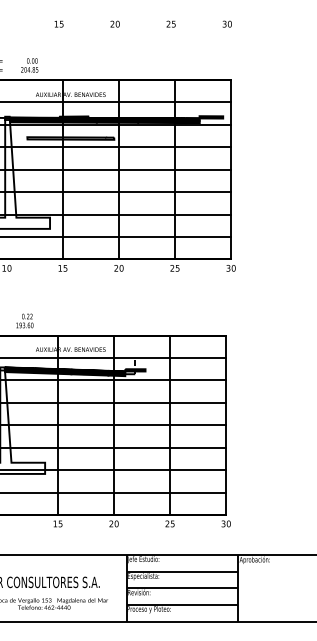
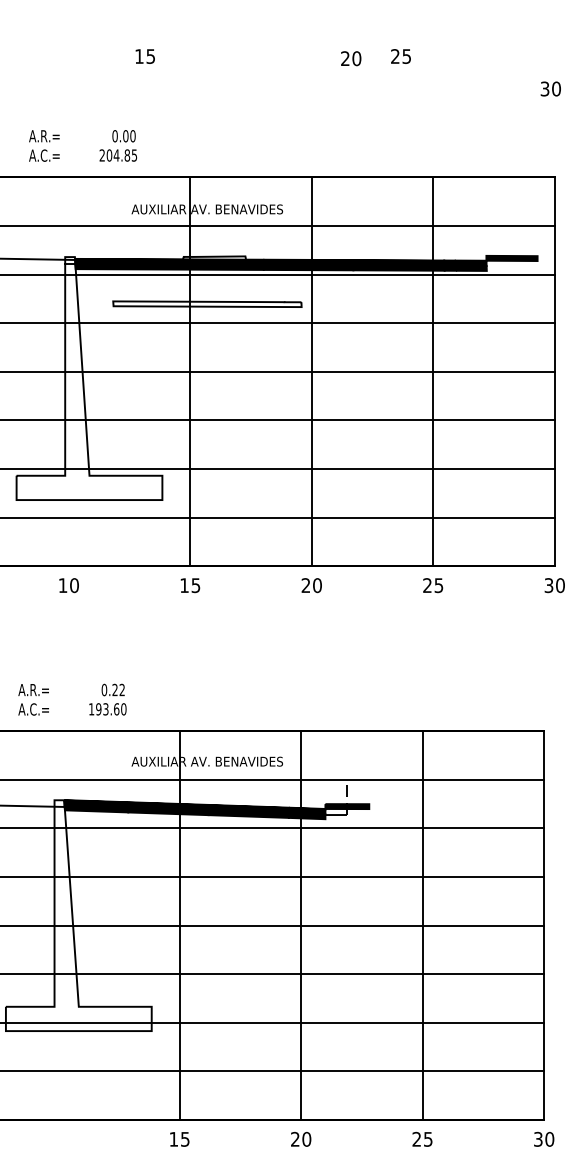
text: (58, 23) -> (143, 55), moved
text: (114, 23) -> (349, 57), moved
text: (170, 23) -> (399, 55), moved
text: (226, 23) -> (549, 87), moved

